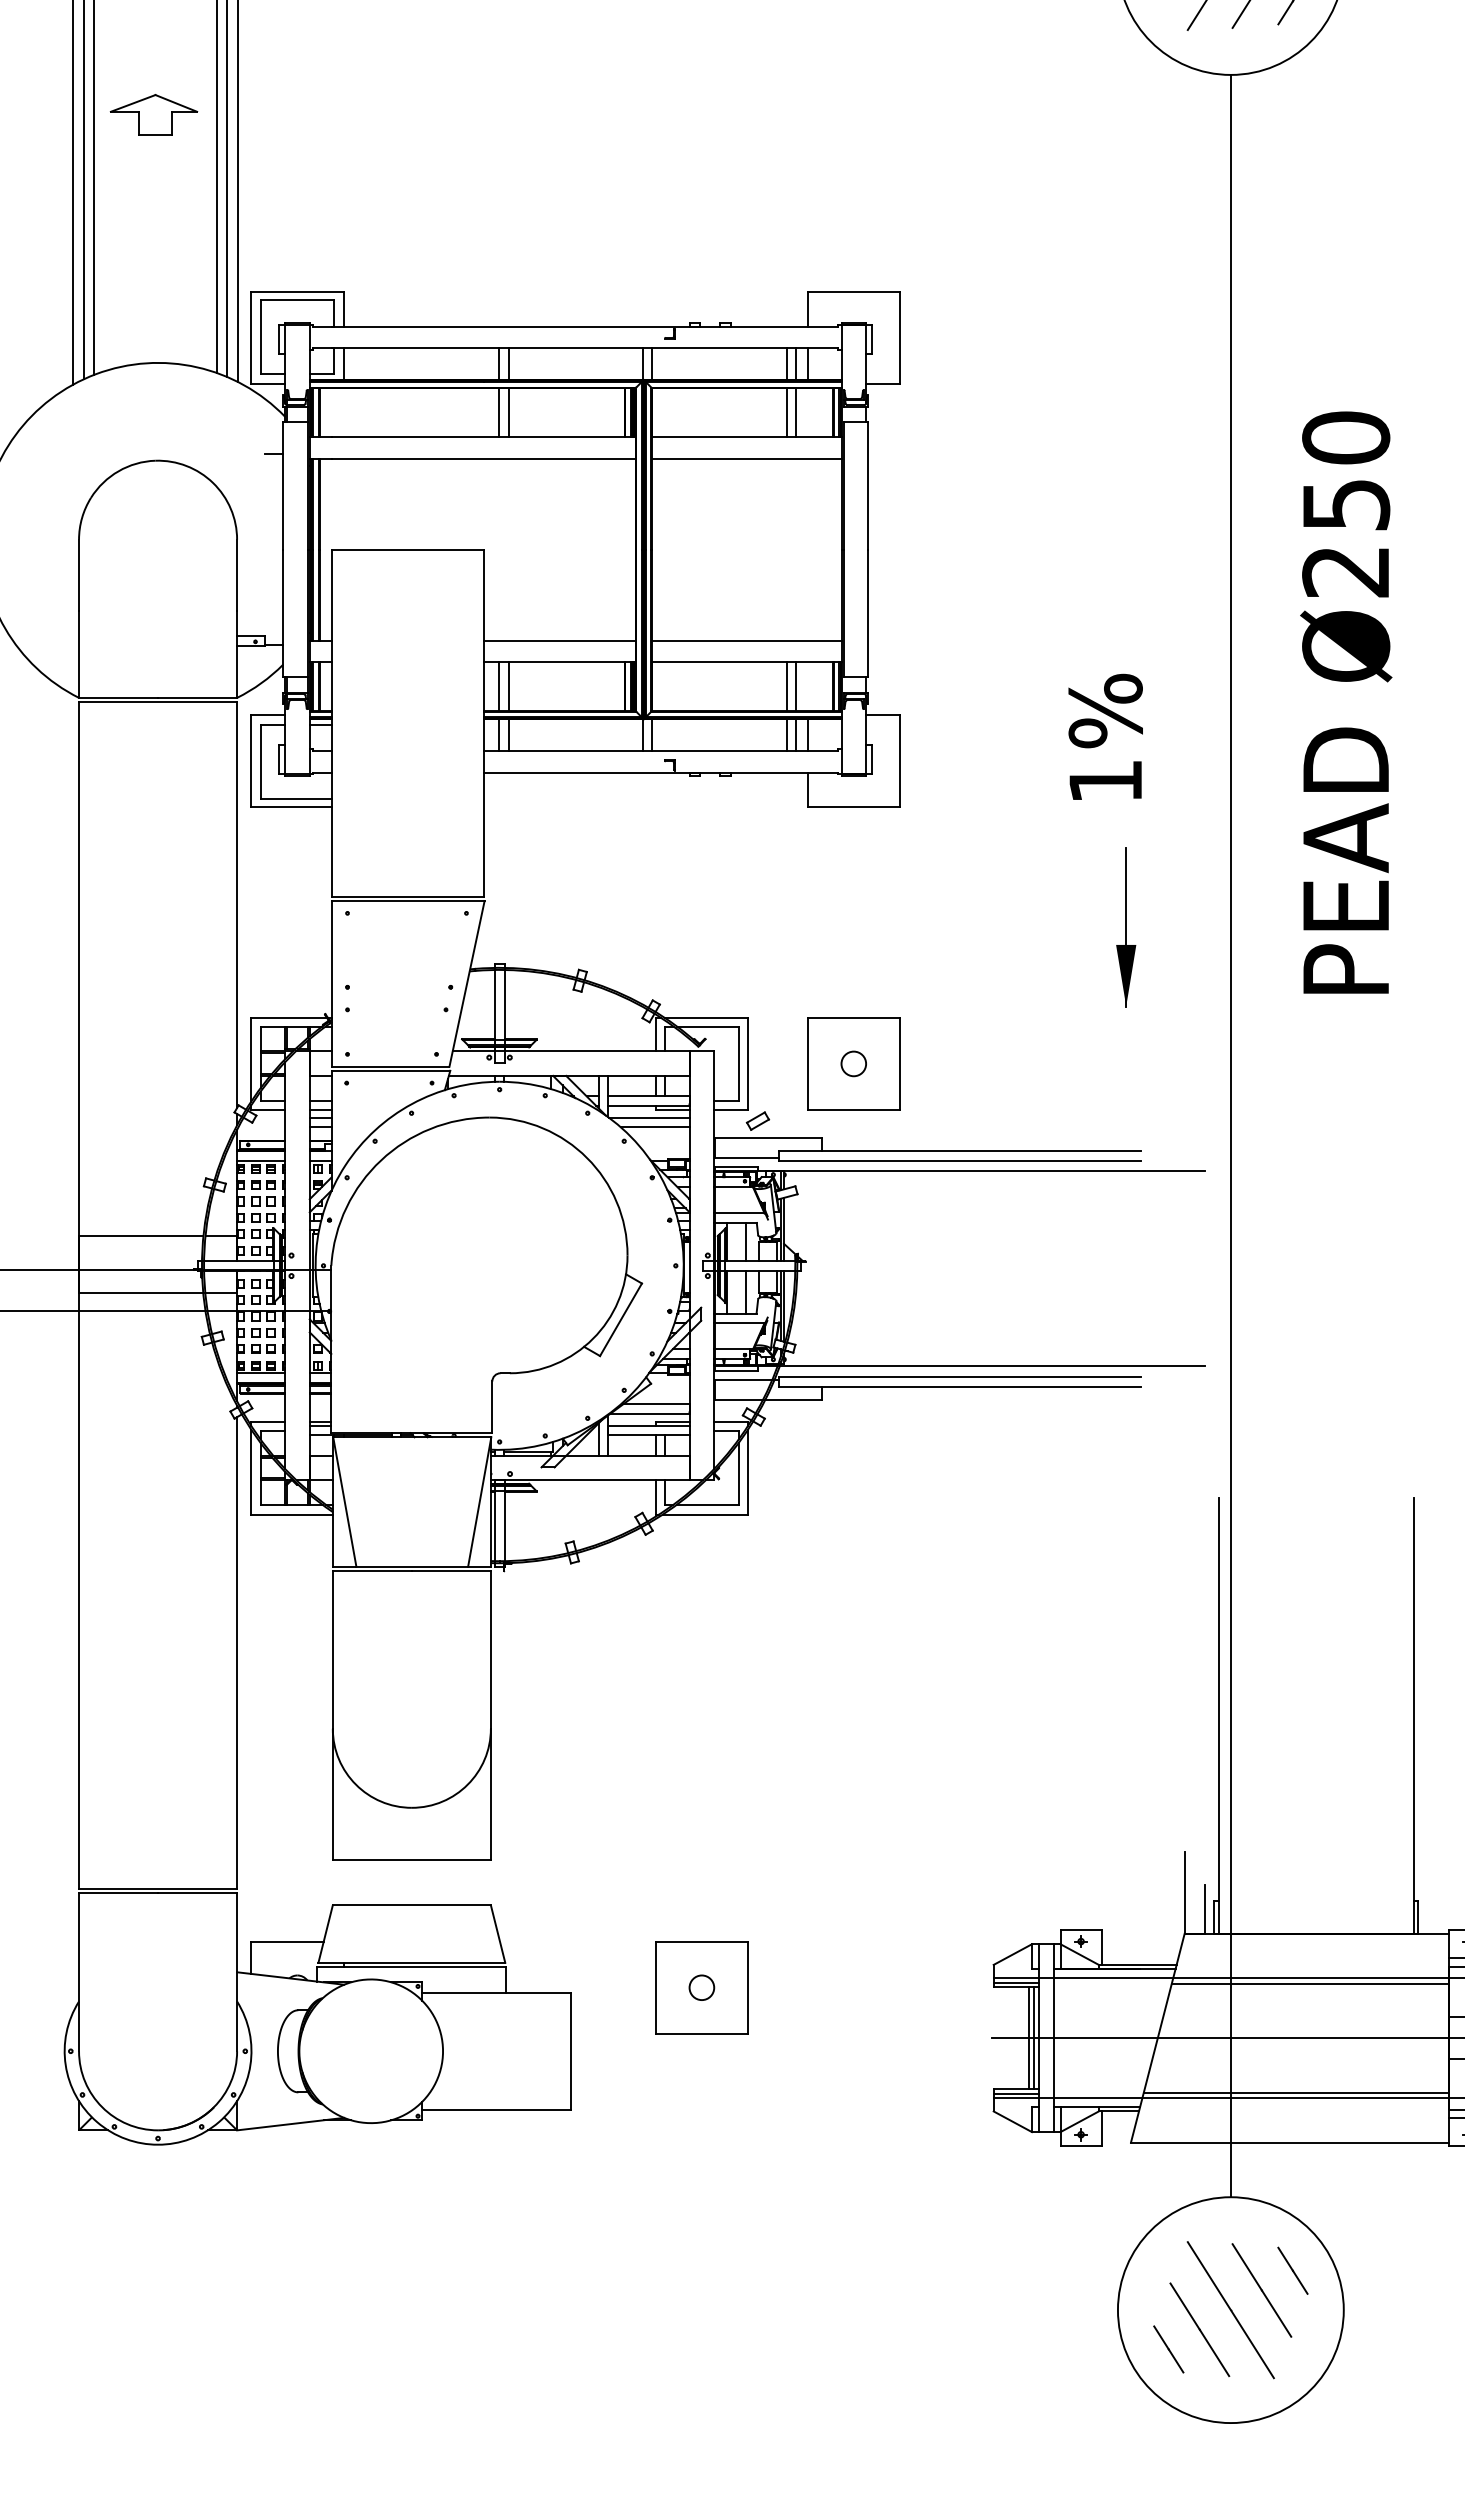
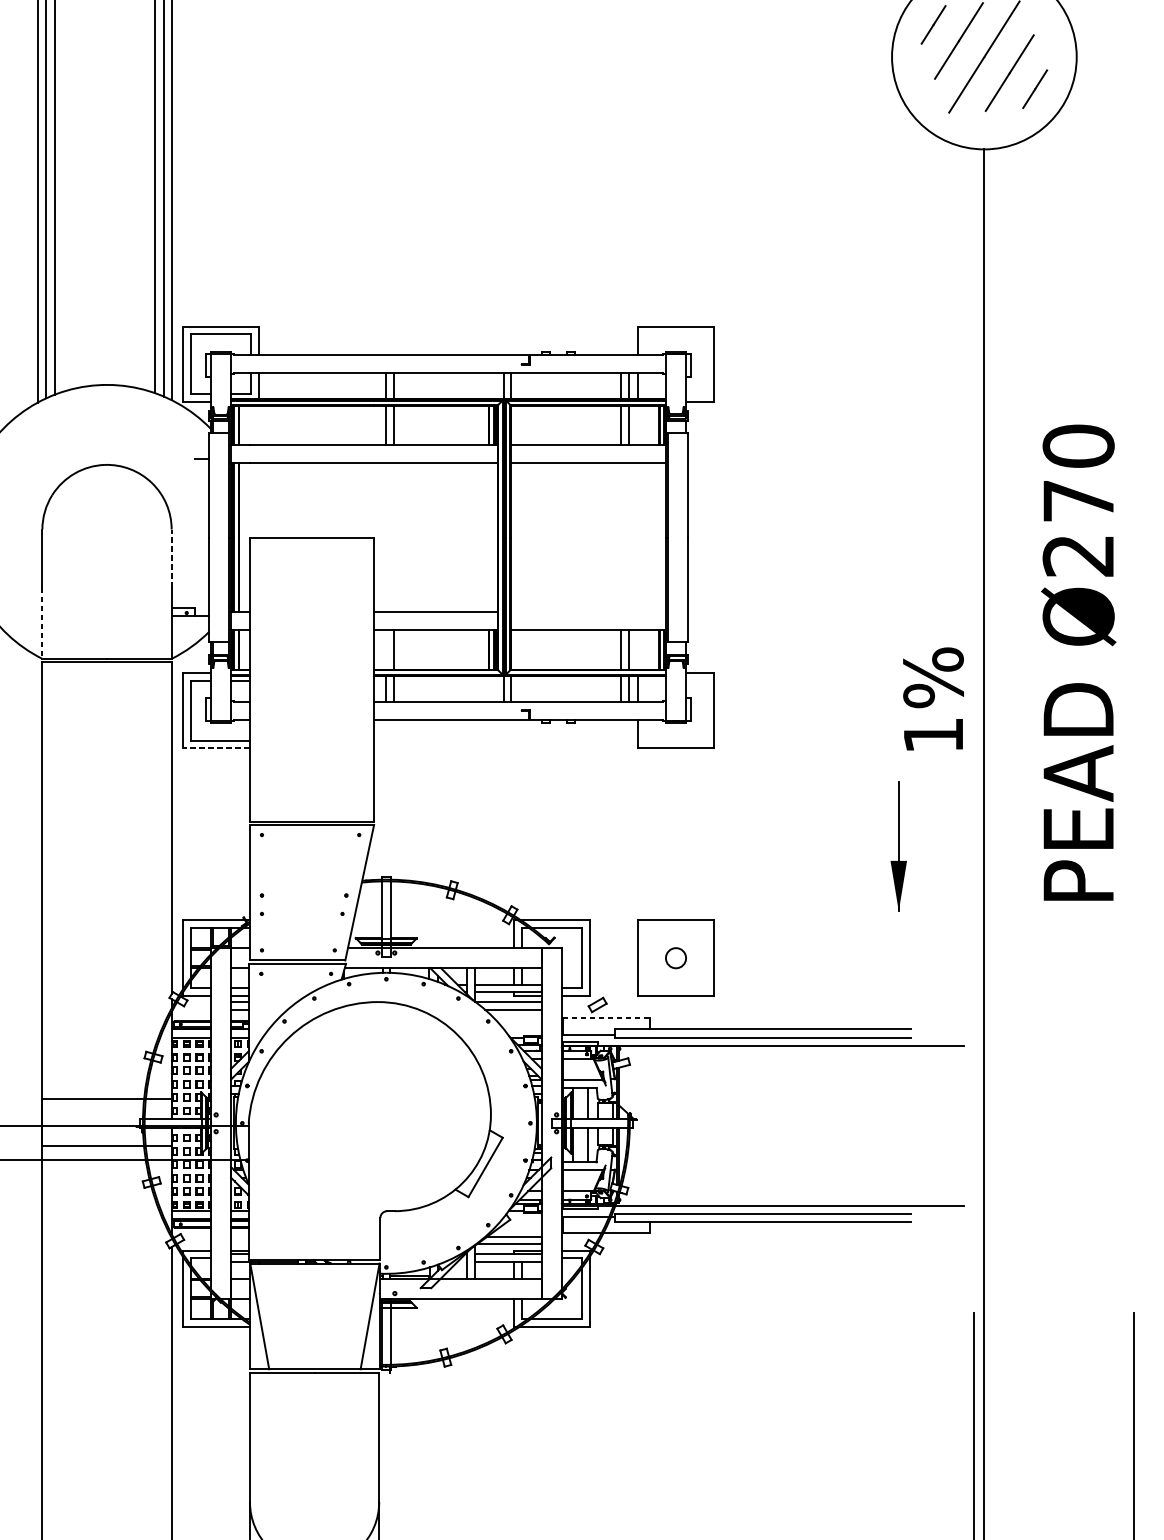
part: (153, 114) -> (103, 181), removed
text: (1346, 505) -> (1078, 501), Ø250 -> Ø270
line: (237, 575) -> (171, 558), solid -> dashed
line: (746, 640) -> (588, 611), removed
line: (79, 654) -> (42, 623), solid -> dashed
line: (499, 686) -> (386, 649), removed
text: (1105, 736) -> (933, 698), moved
line: (291, 807) -> (216, 748), solid -> dashed
line: (769, 1137) -> (607, 1018), solid -> dashed

